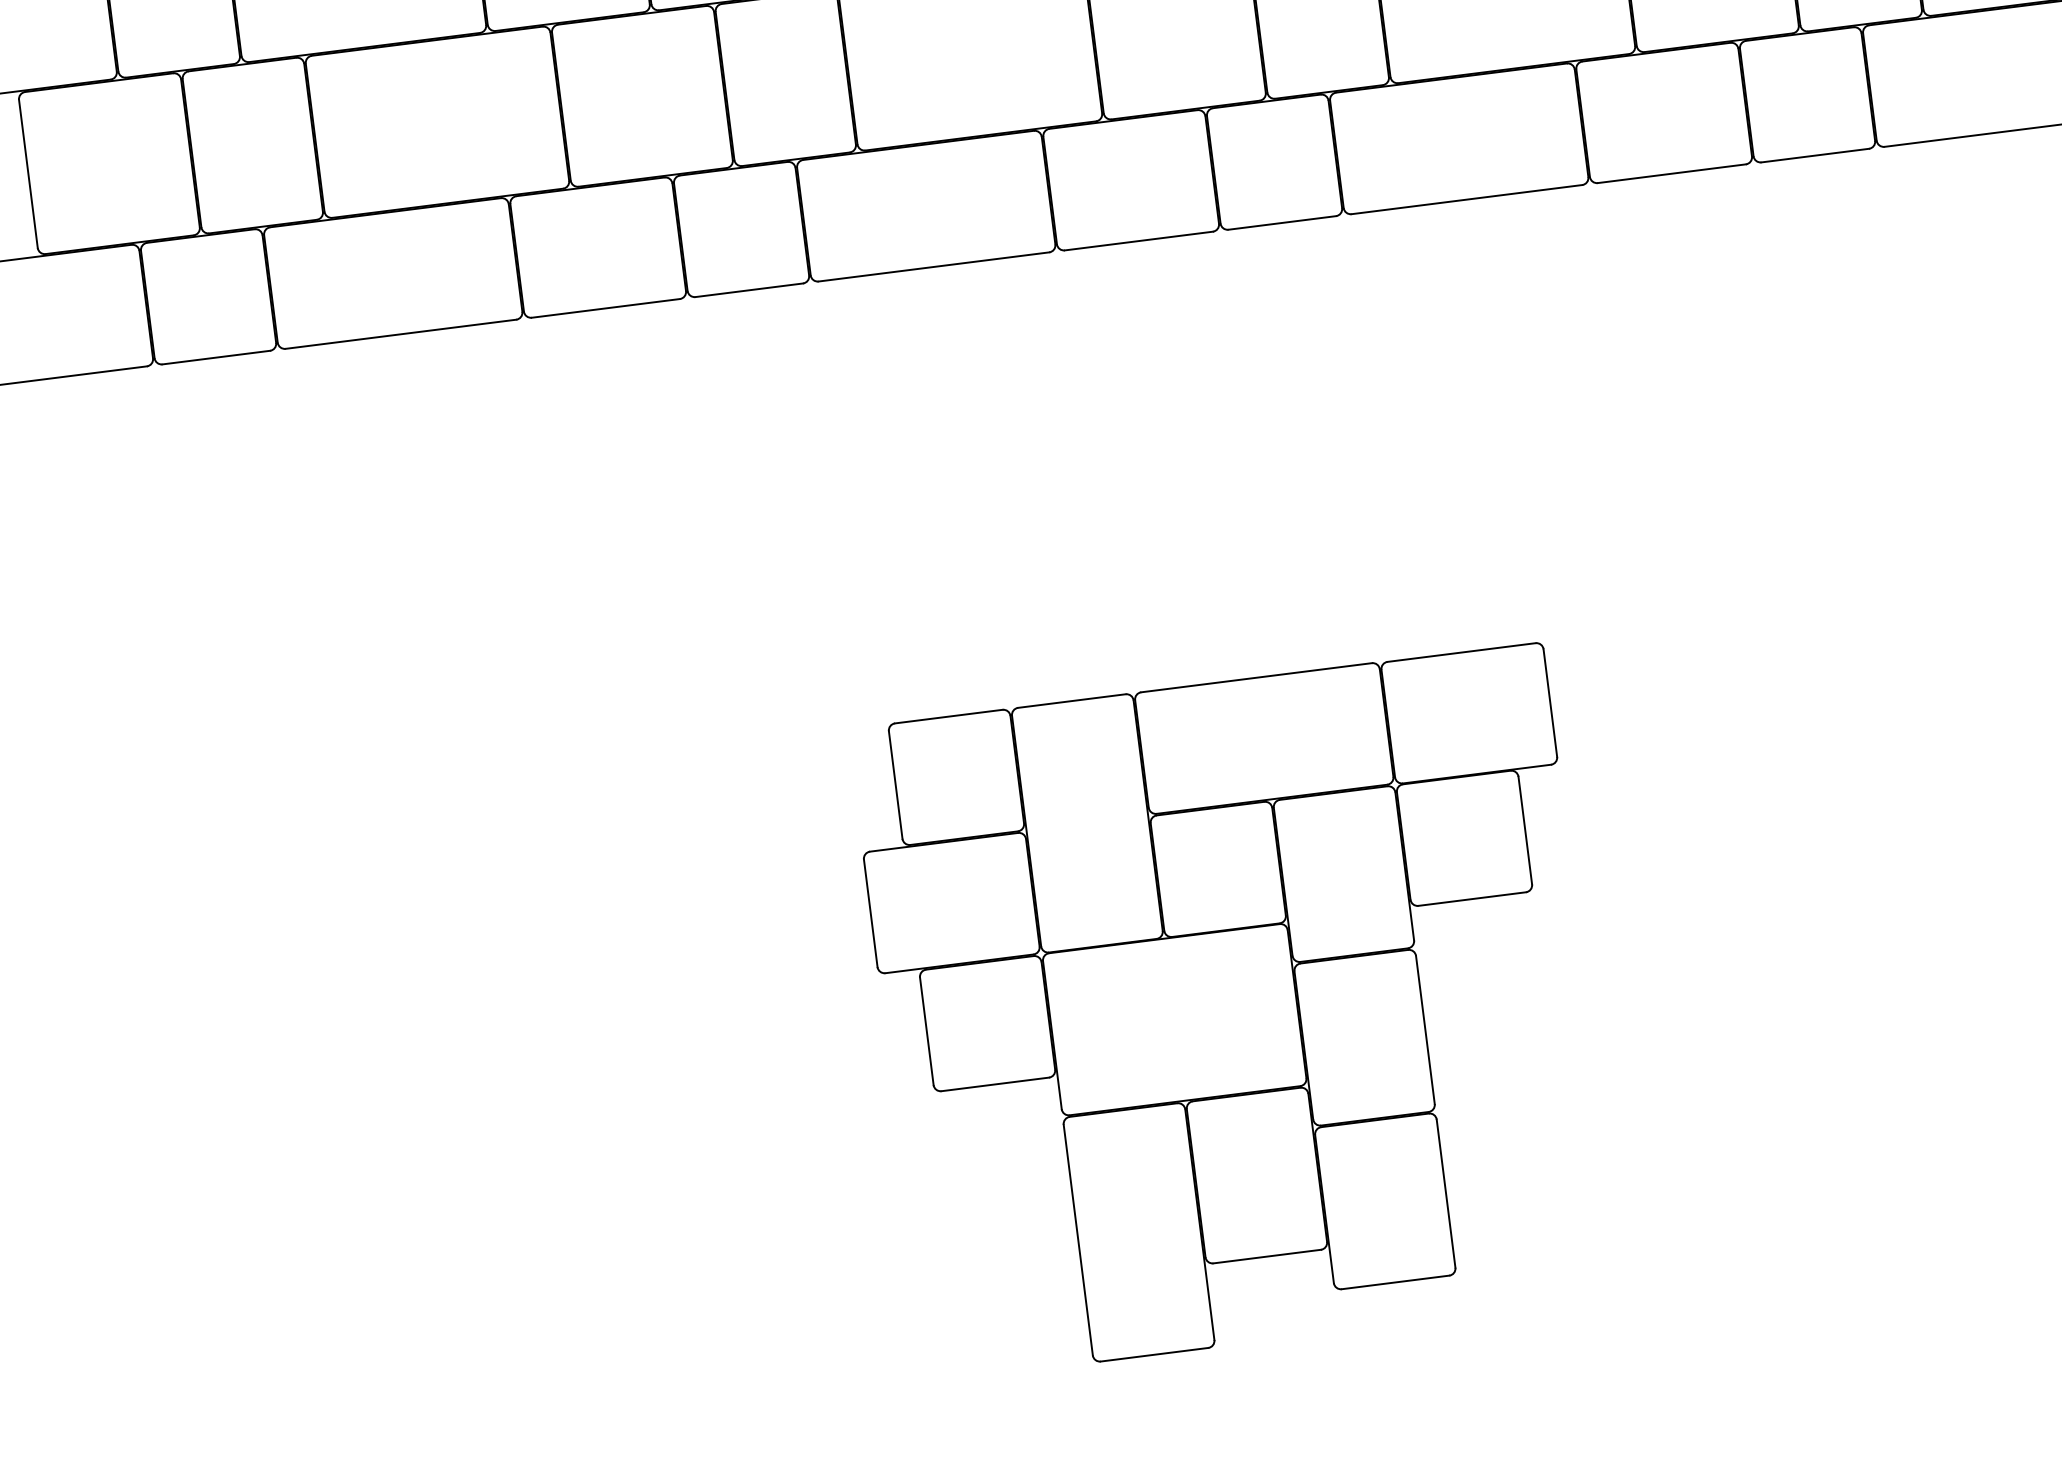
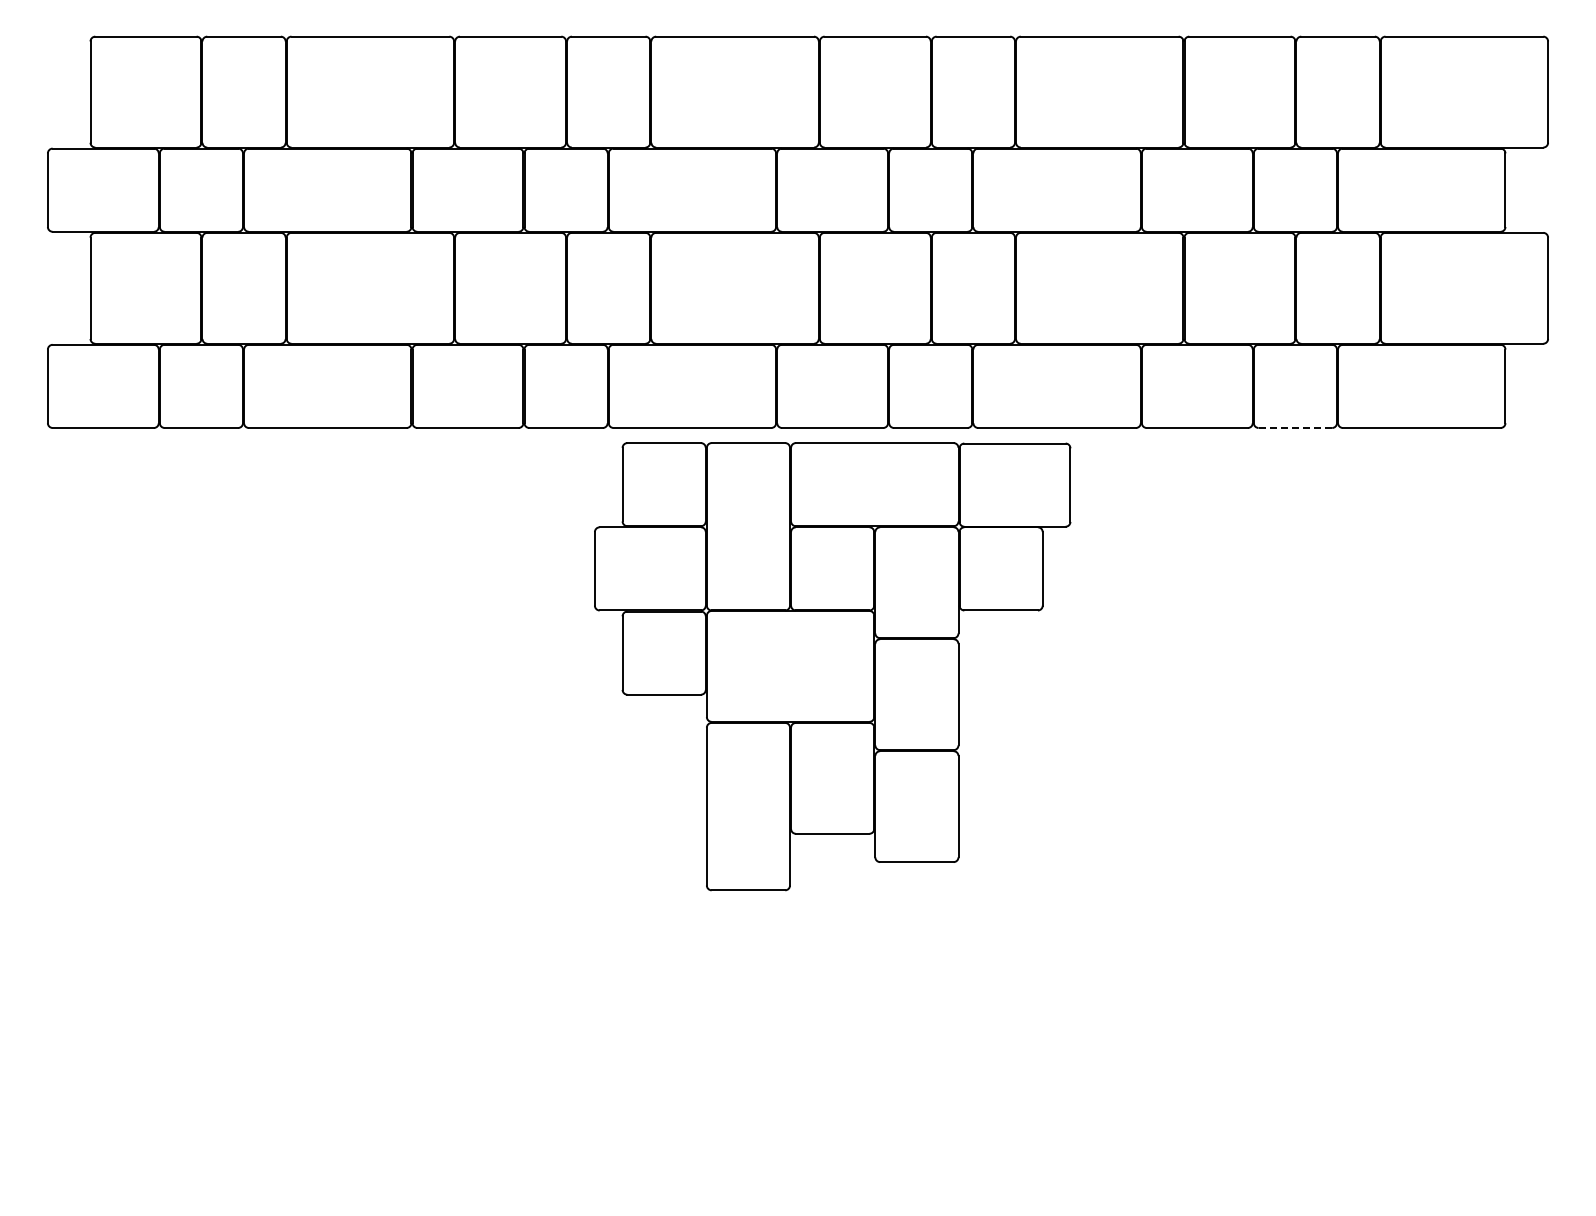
line: (1815, 154) -> (1295, 427), solid -> dashed
part: (1236, 1012) -> (832, 666), moved

